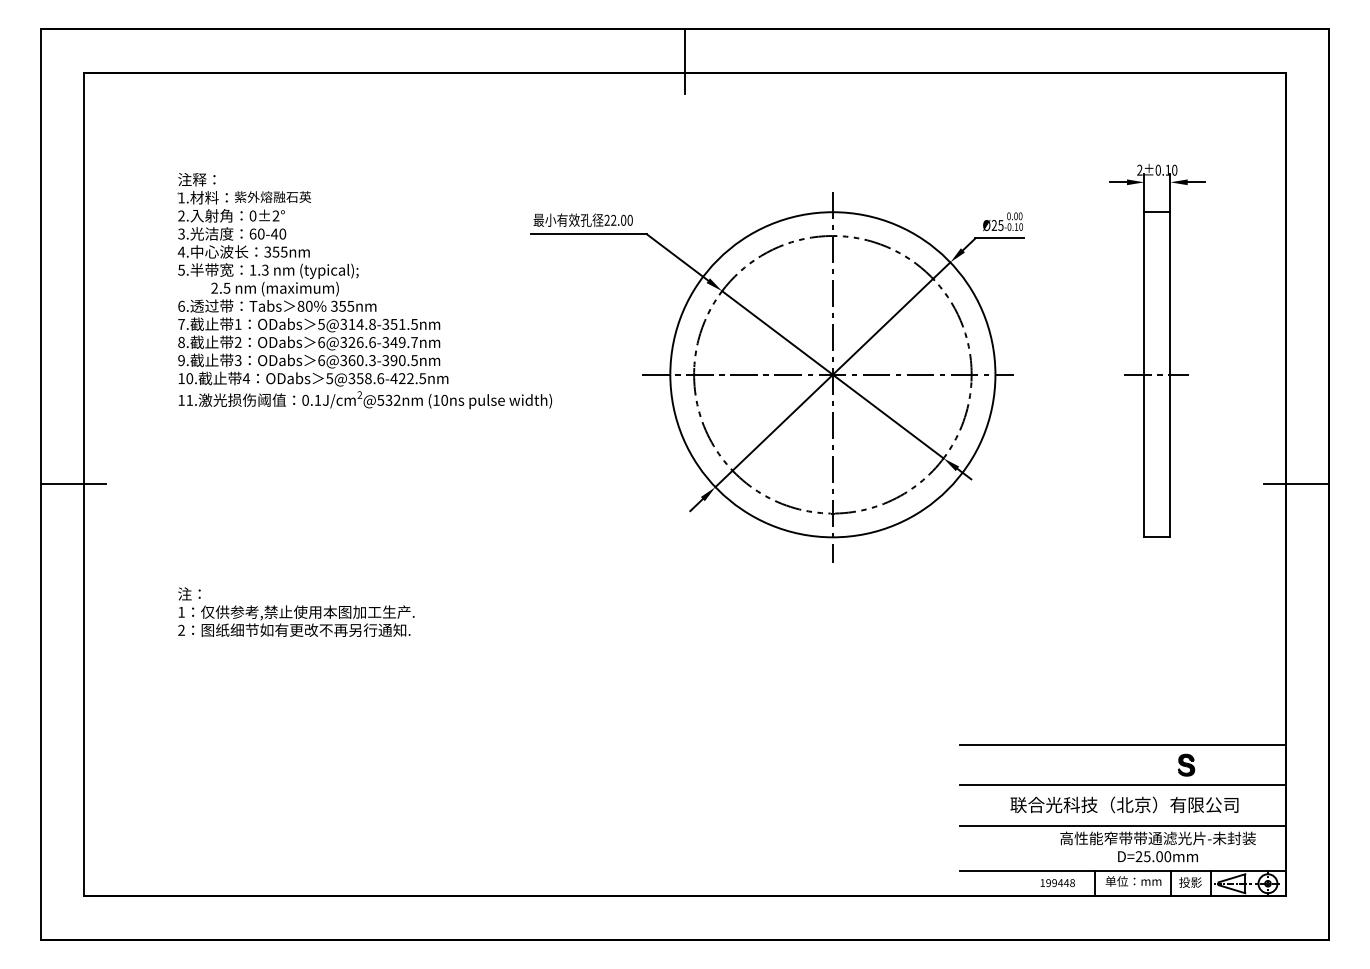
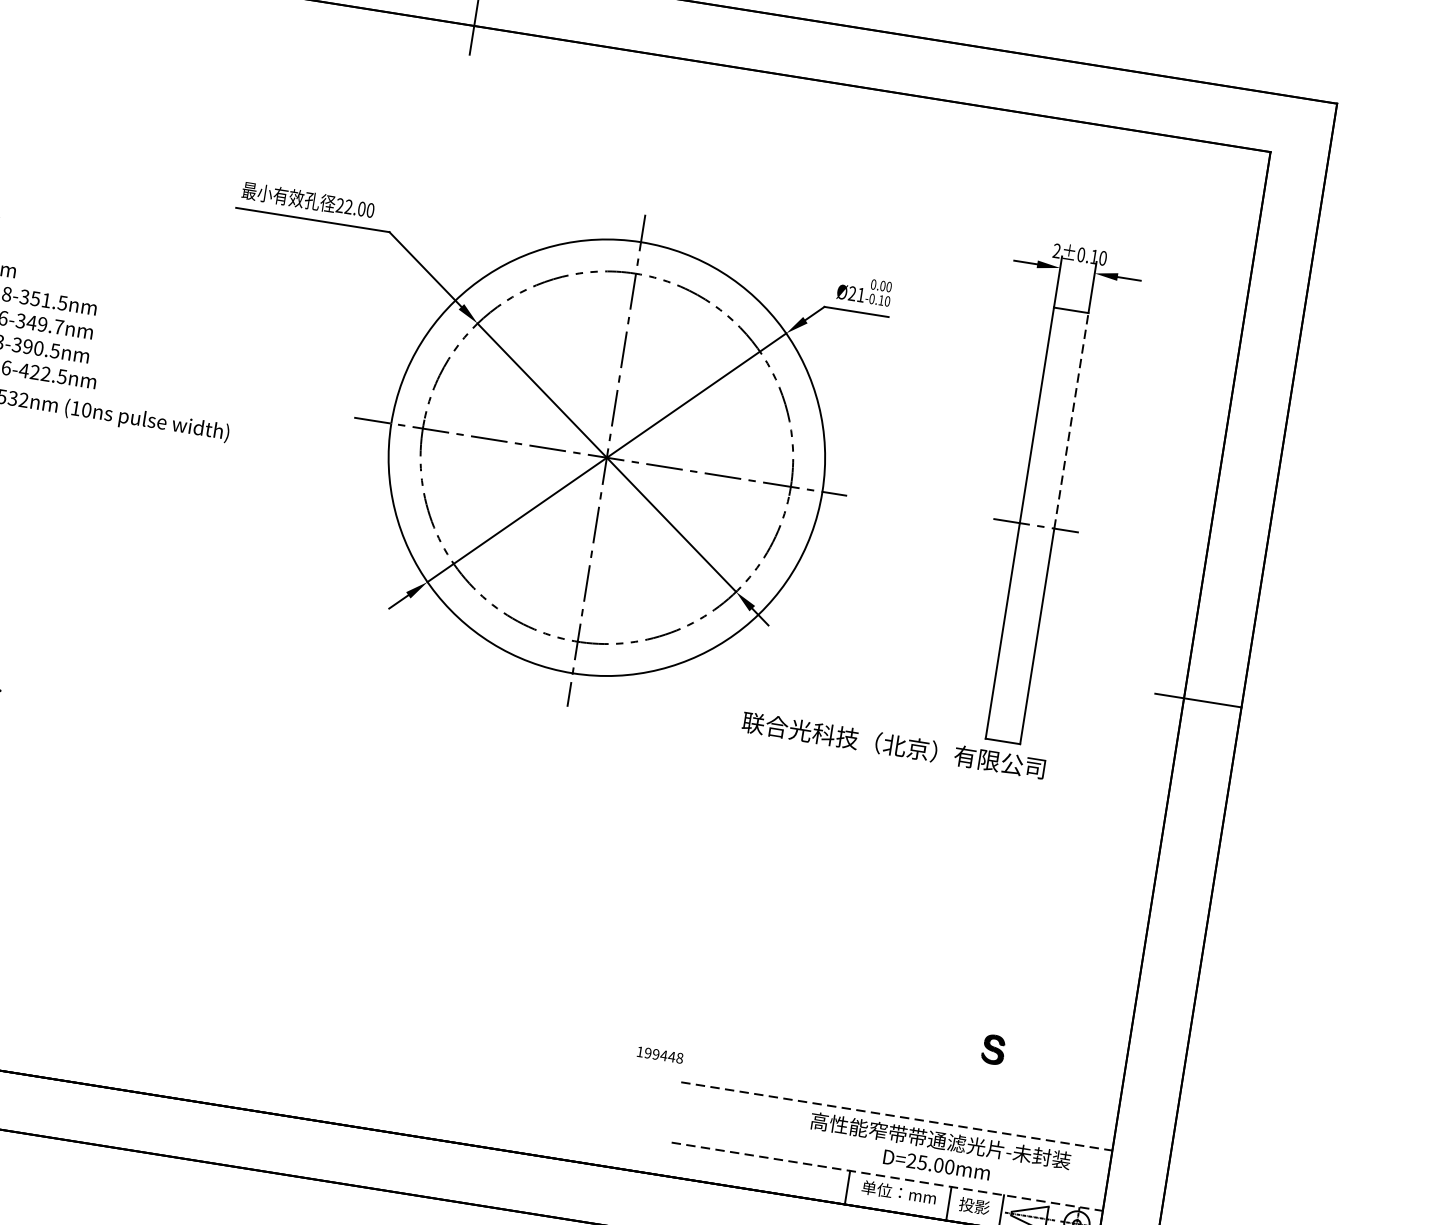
text: (1000, 225) -> (860, 295), Ø25 -> Ø21
line: (1170, 293) -> (1071, 420), solid -> dashed
line: (1122, 744) -> (913, 1008), removed
line: (1122, 785) -> (904, 1063), removed
text: (1124, 804) -> (893, 744), moved
line: (1122, 825) -> (896, 1116), solid -> dashed
line: (1122, 871) -> (886, 1177), solid -> dashed
text: (1057, 883) -> (659, 1055), moved

